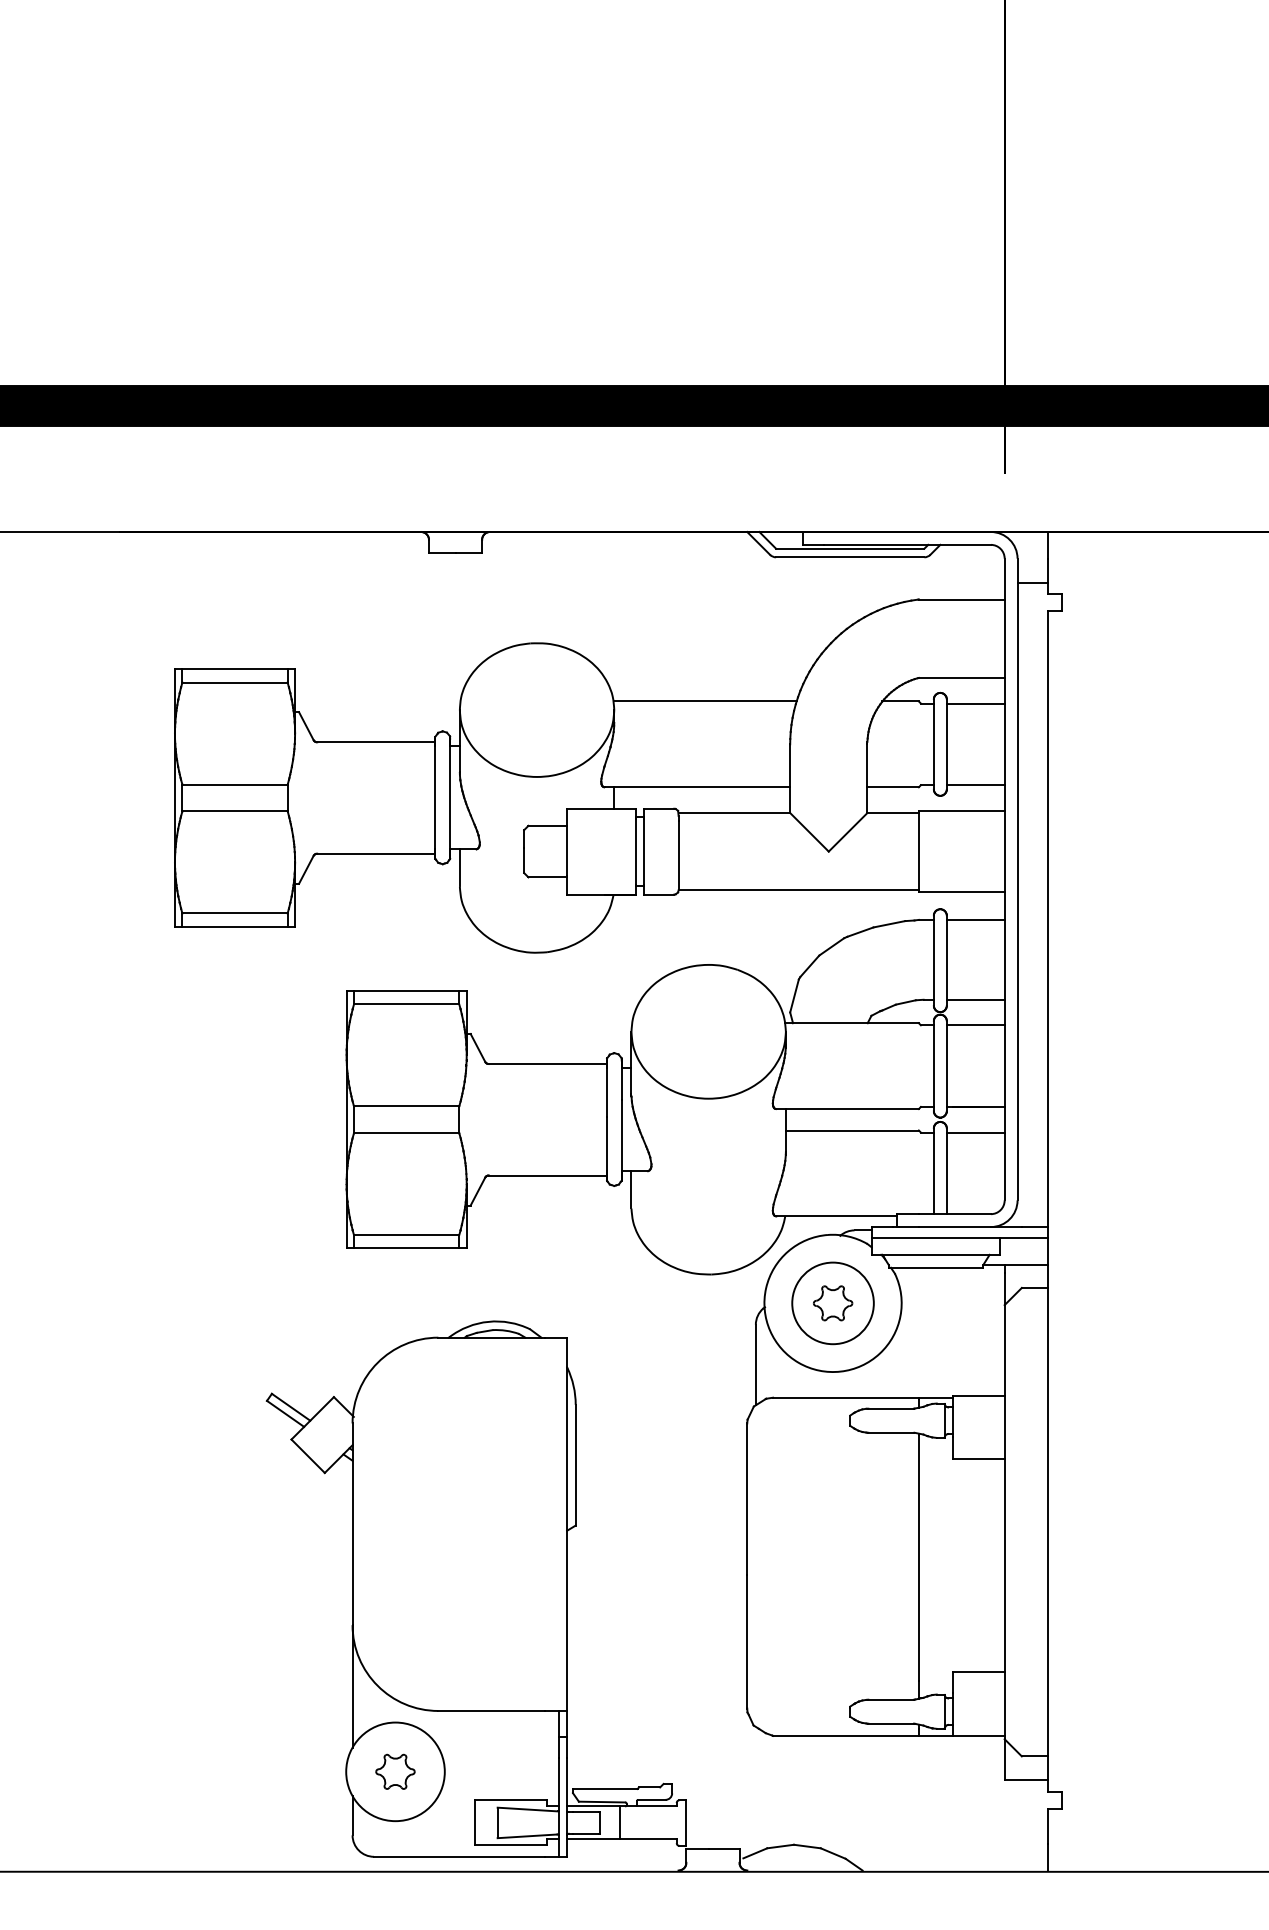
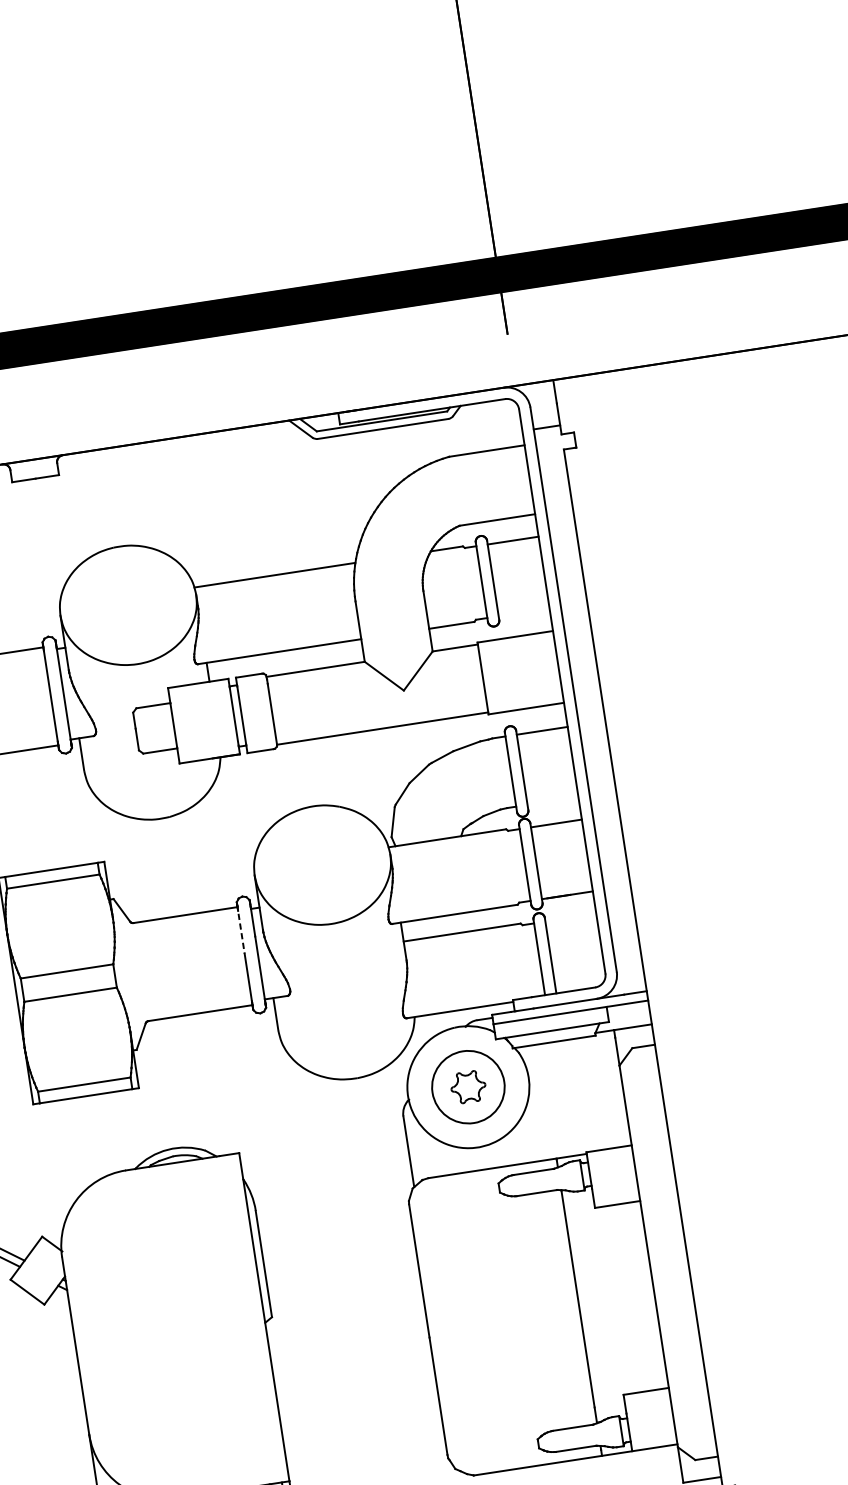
line: (975, 785) -> (523, 612), removed
line: (975, 999) -> (552, 800), removed
line: (607, 1089) -> (241, 929), solid -> dashed
line: (975, 1132) -> (570, 917), removed

